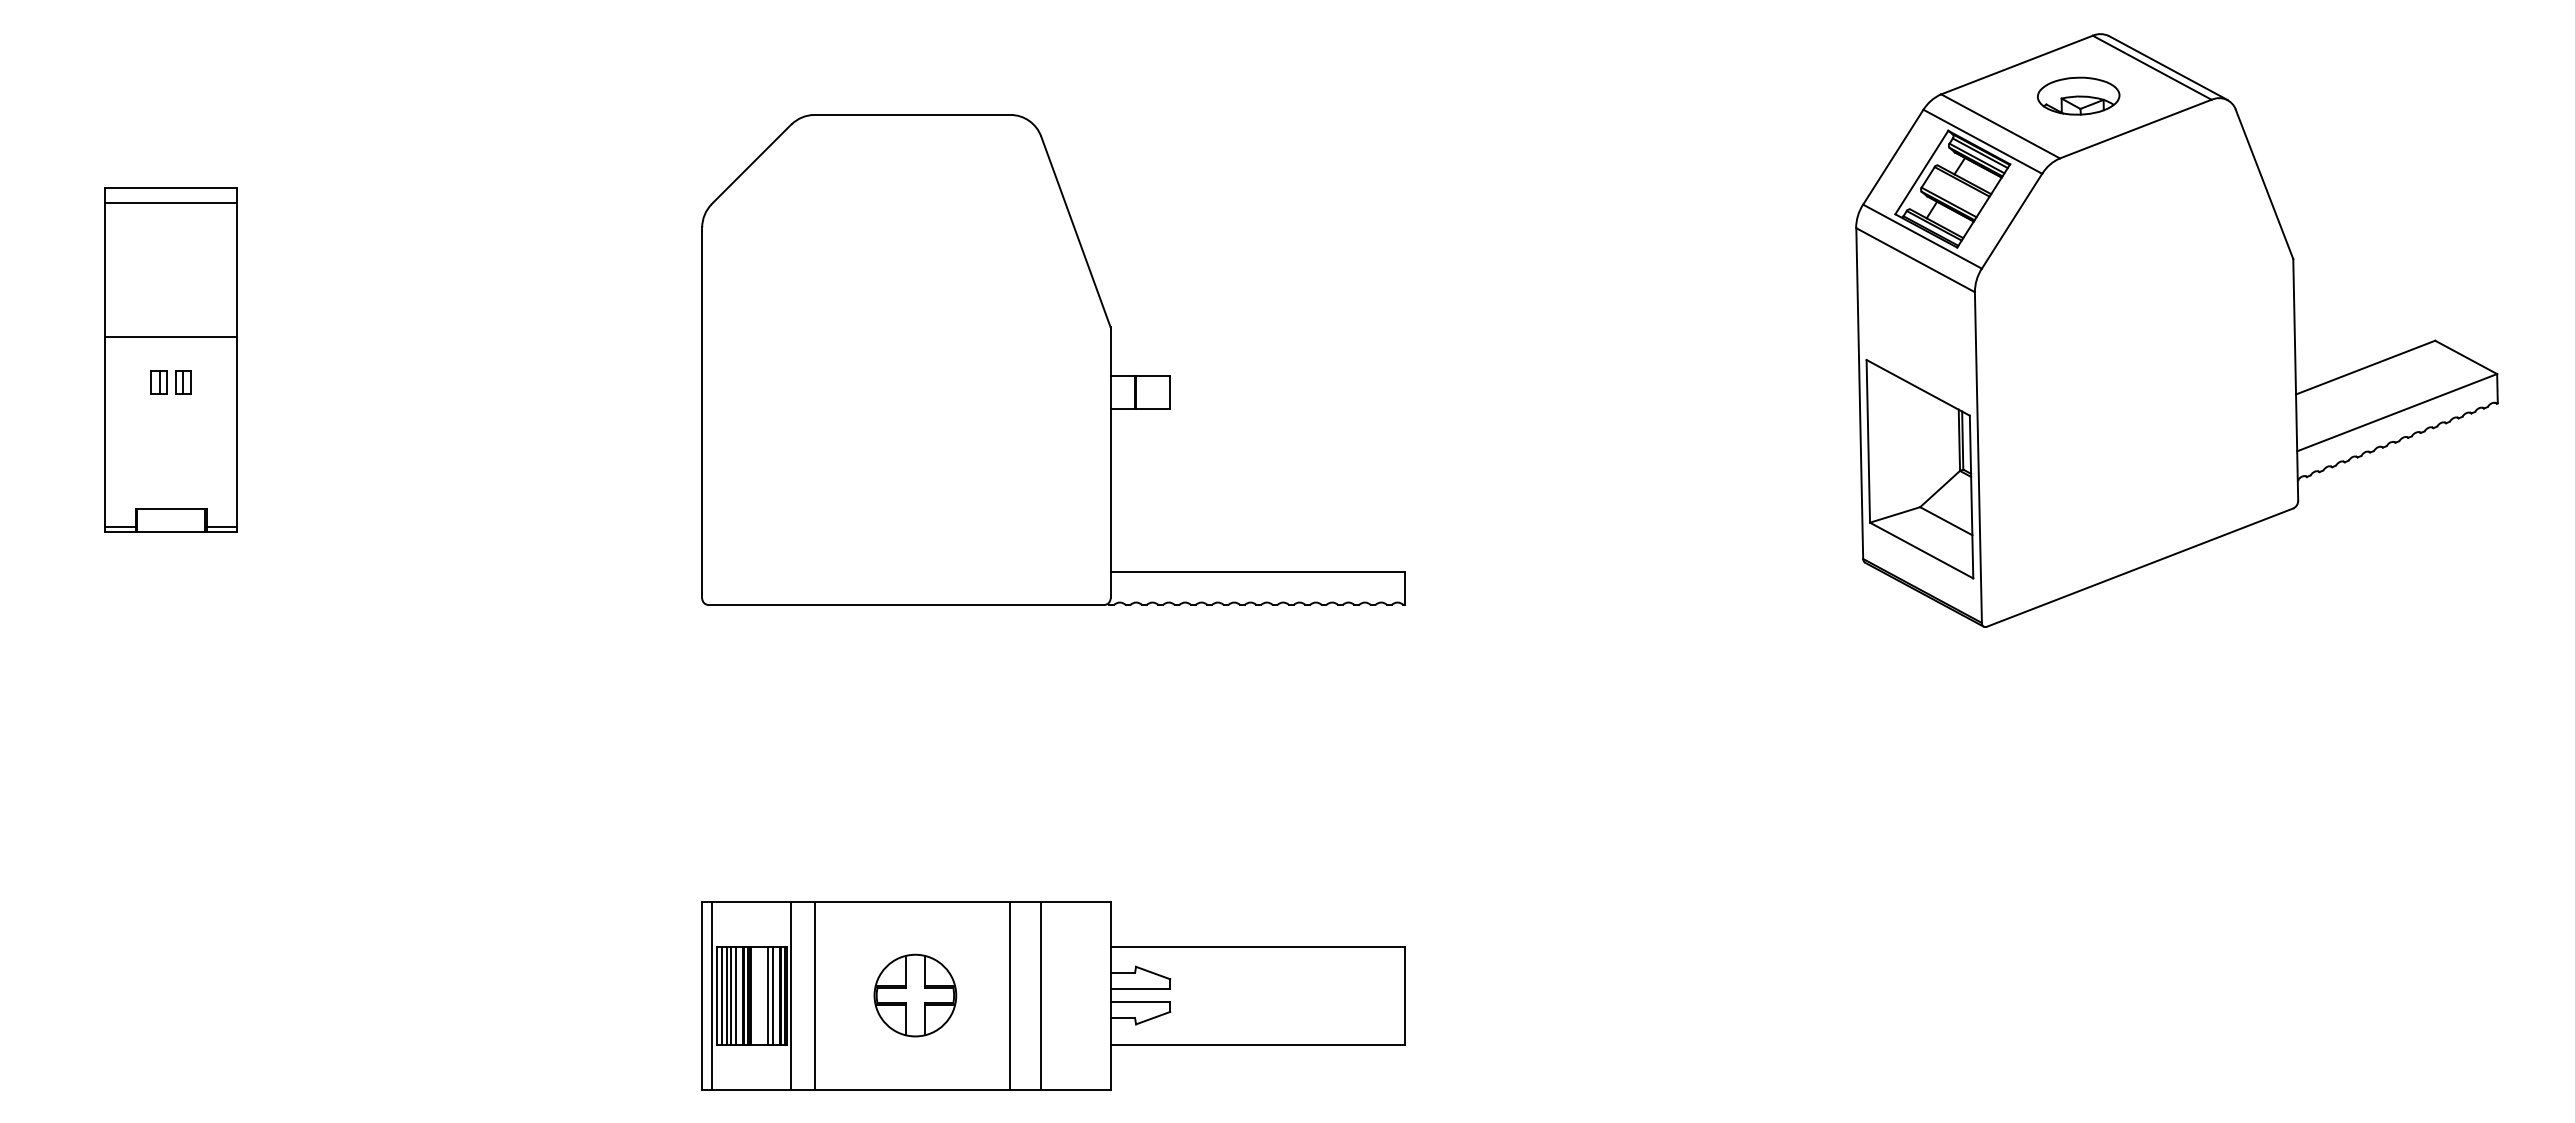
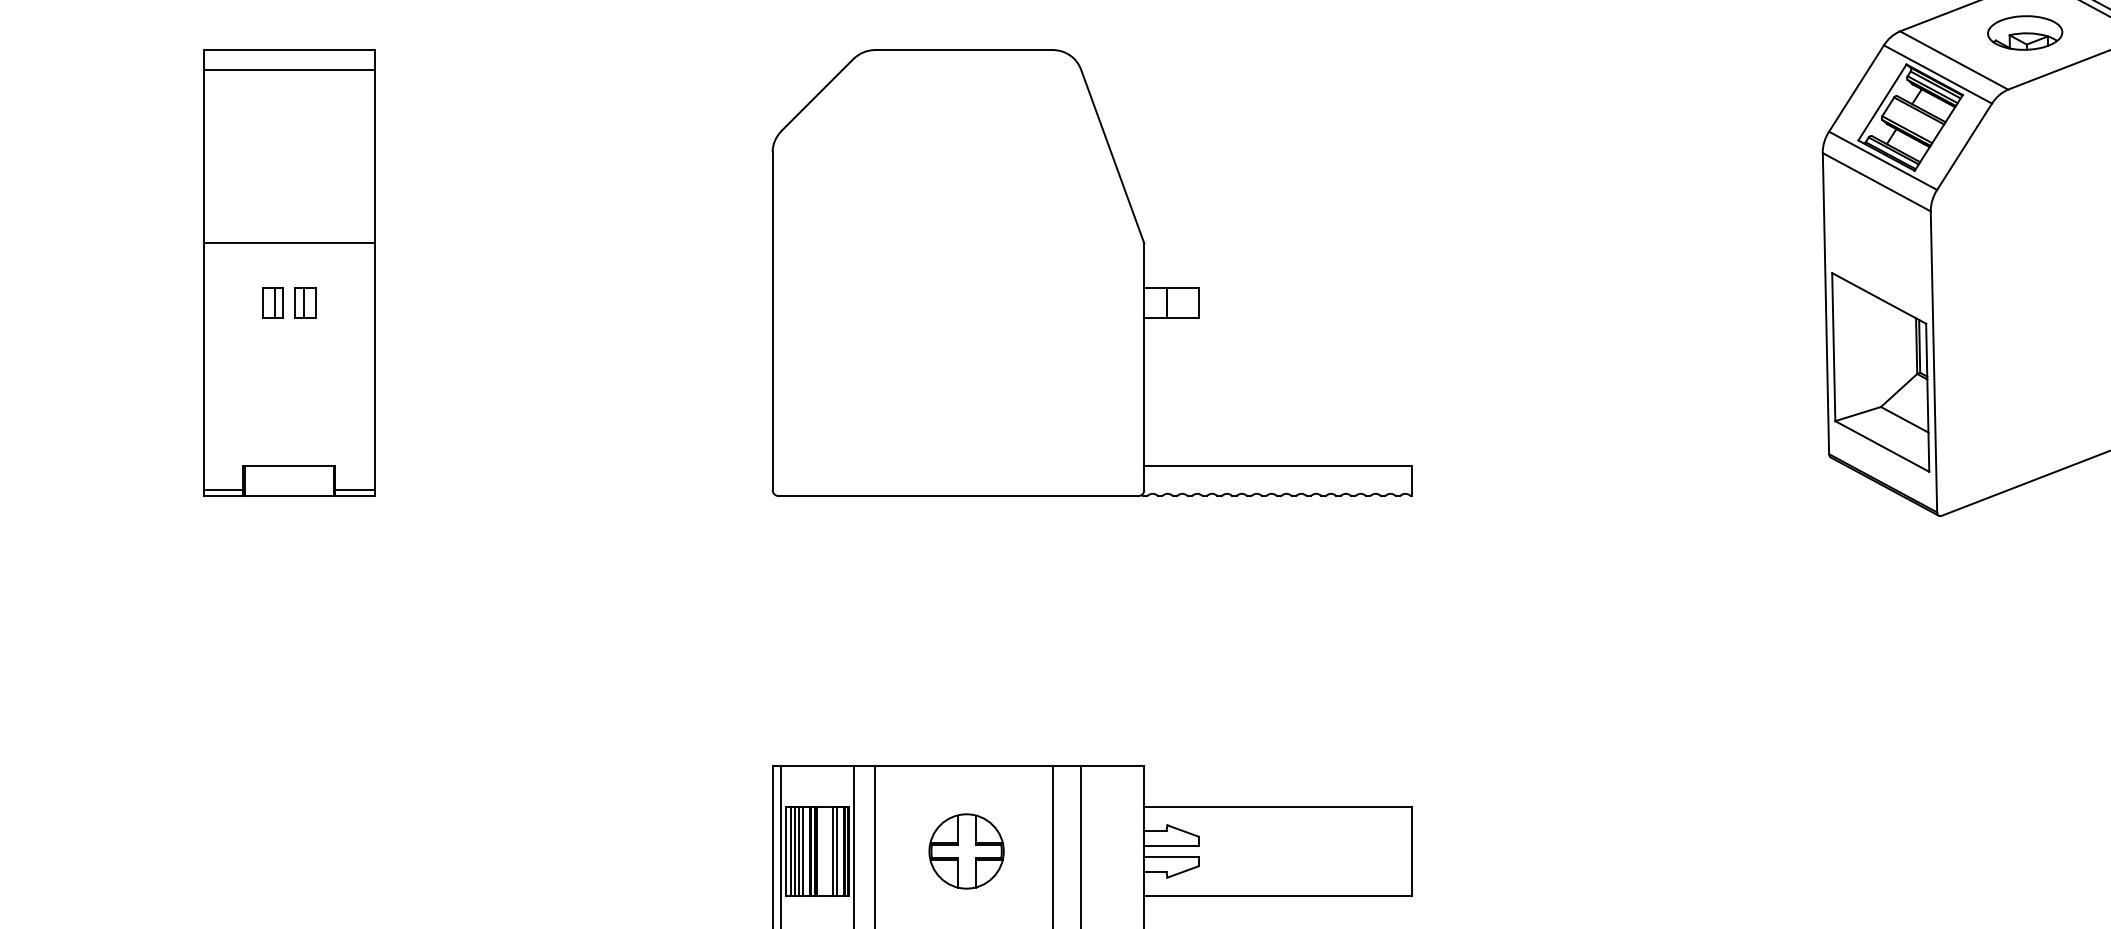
part: (170, 359) -> (288, 272), size x1.43

